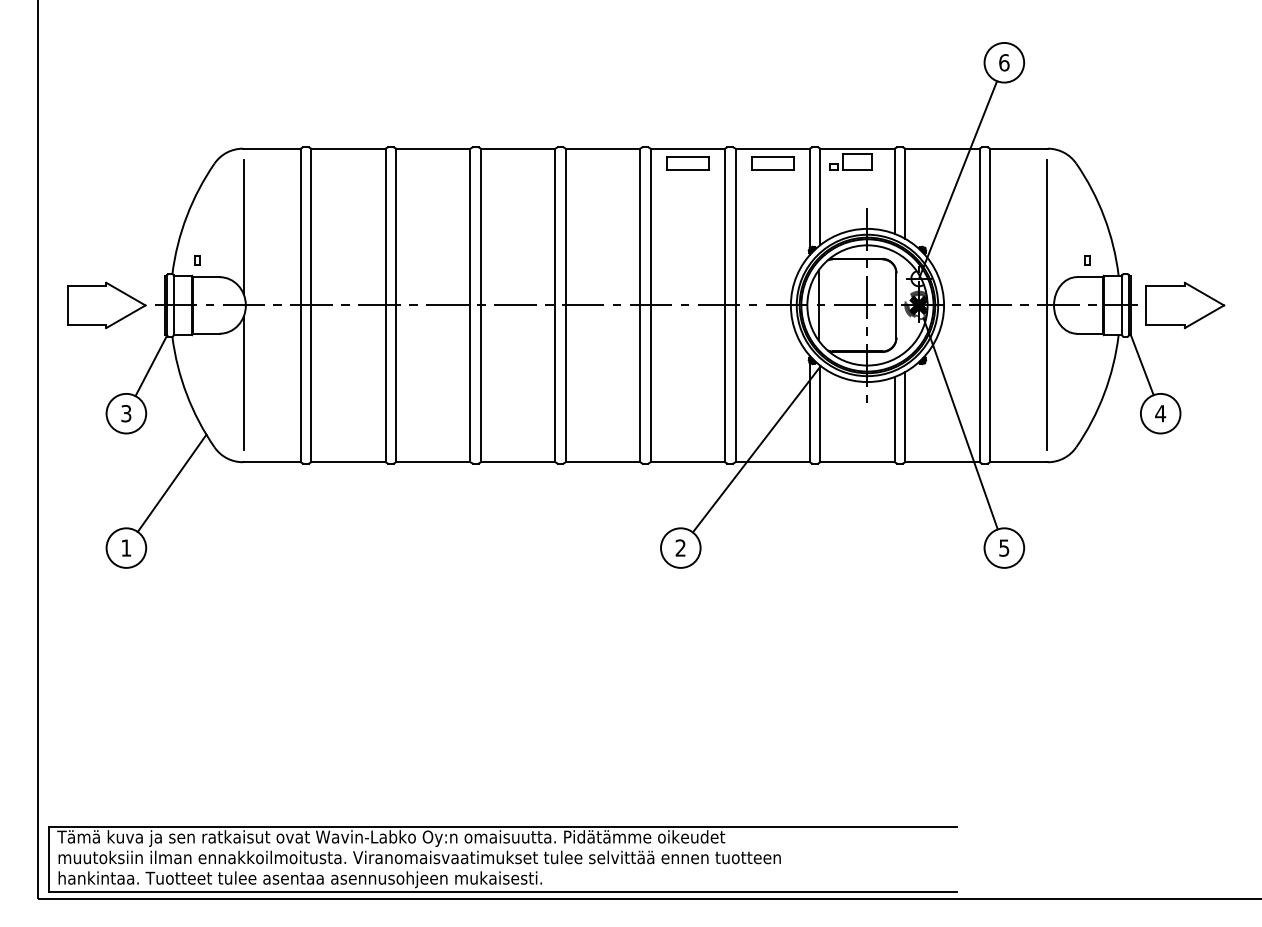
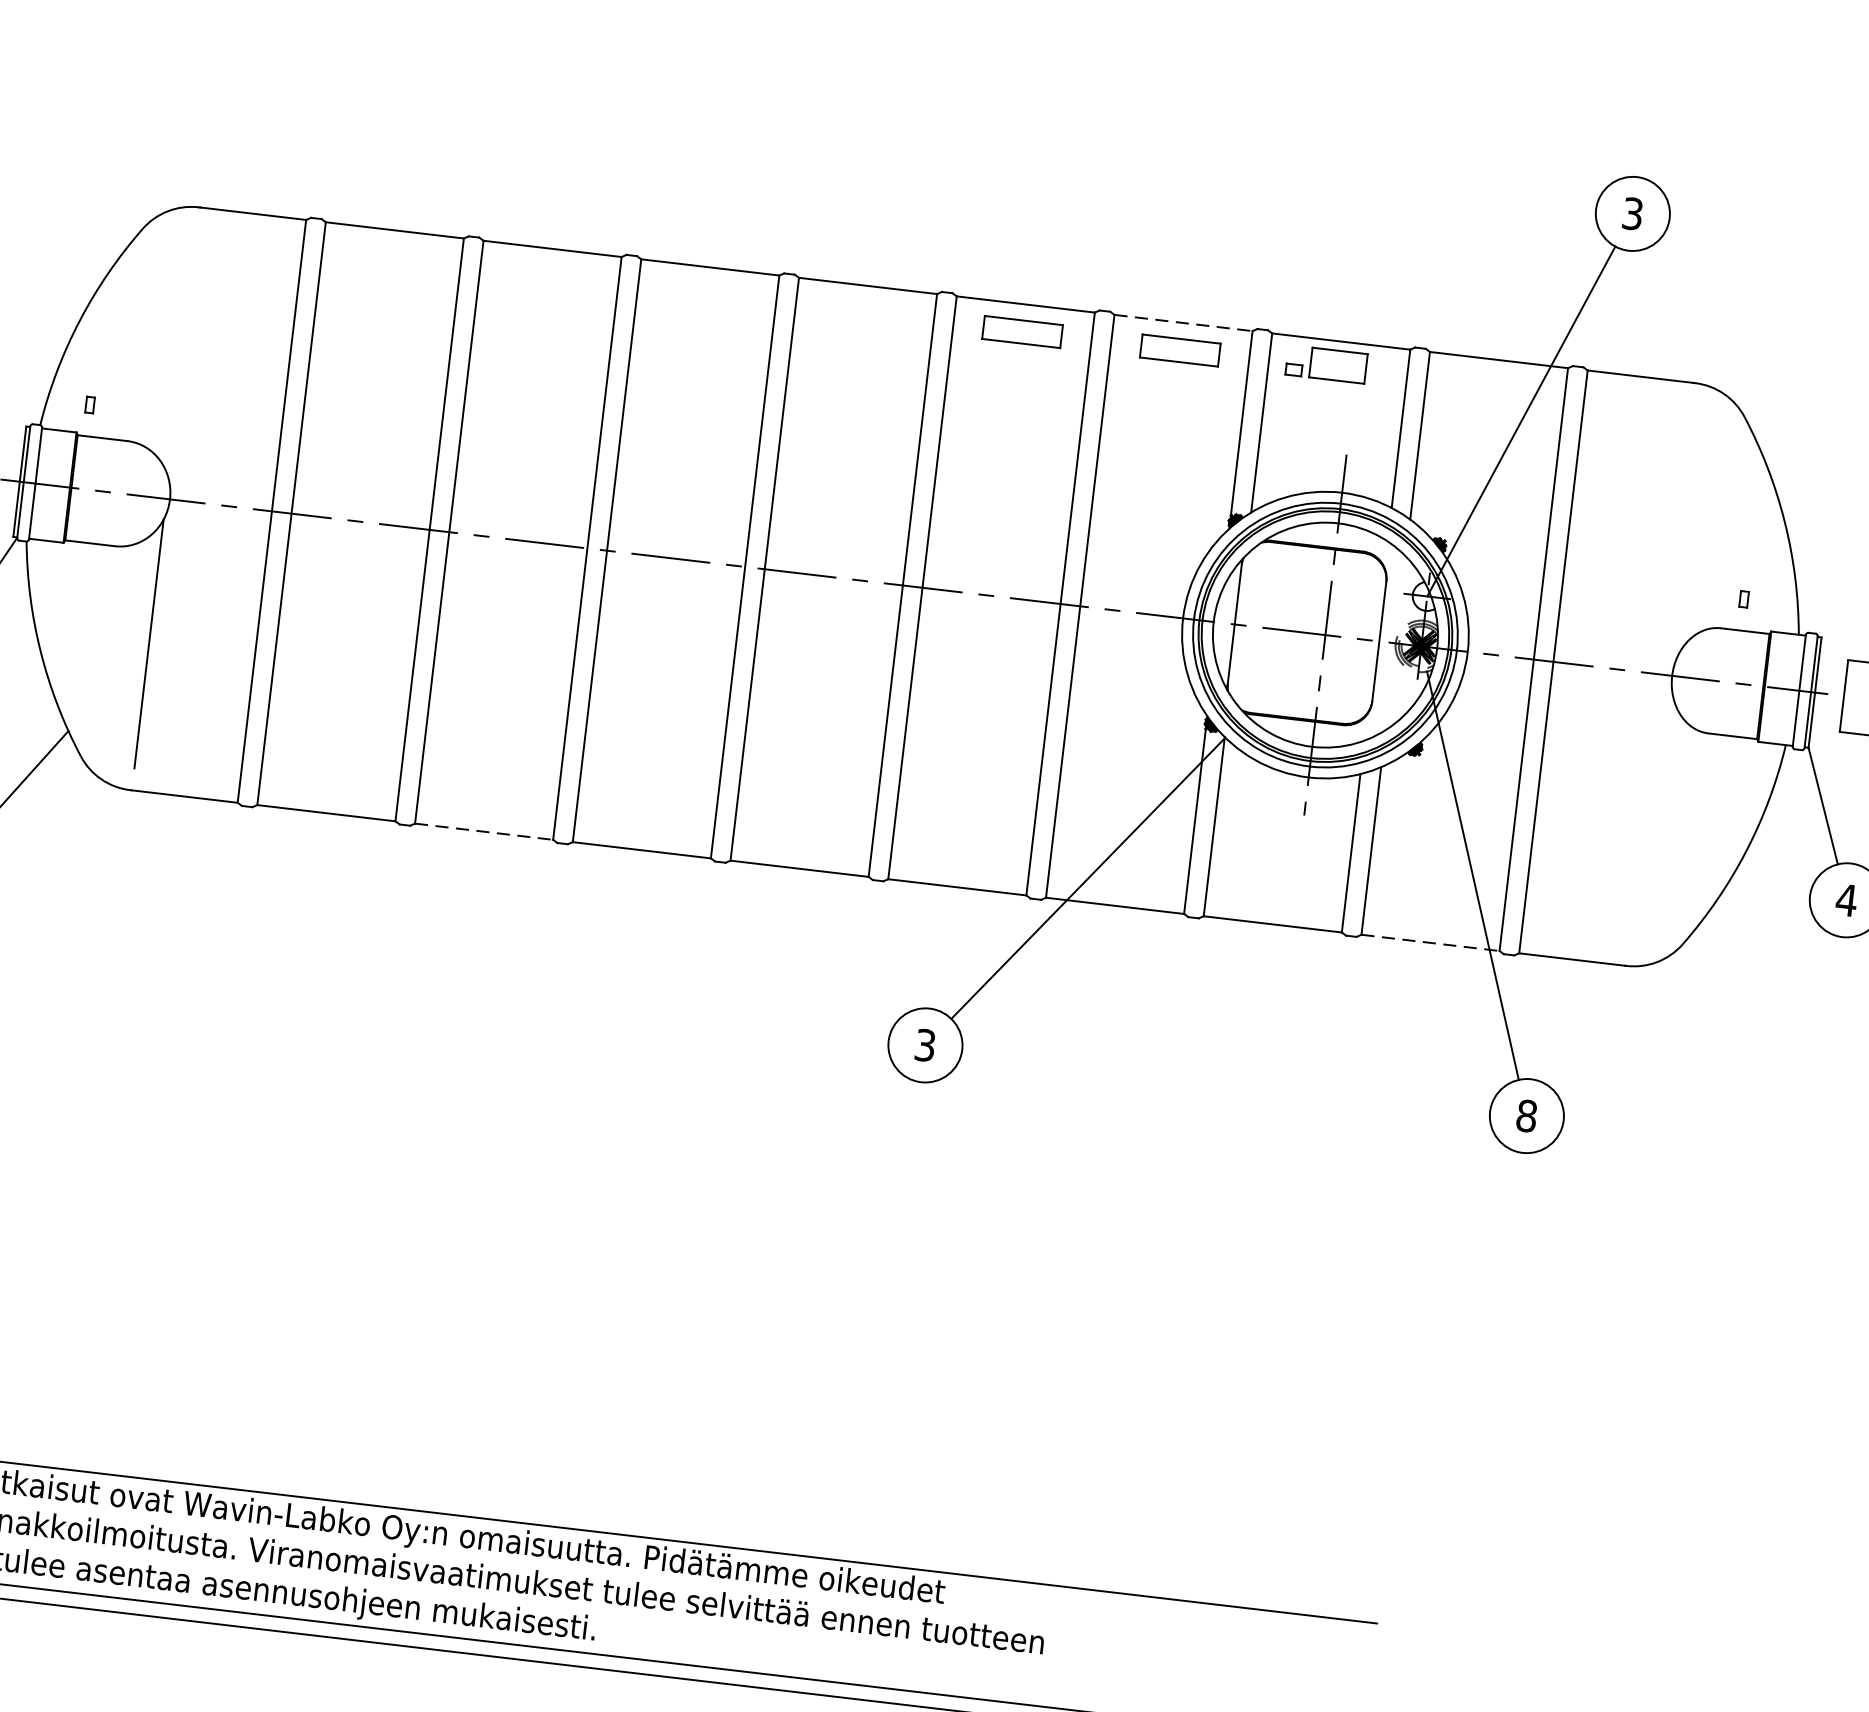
text: (1004, 62) -> (1633, 213), 6 -> 3
line: (773, 148) -> (1185, 322), solid -> dashed
line: (243, 227) -> (182, 353), removed
line: (1047, 305) -> (1660, 674), removed
line: (433, 462) -> (484, 832), solid -> dashed
line: (942, 462) -> (1430, 943), solid -> dashed
text: (680, 547) -> (925, 1044), 2 -> 3
text: (1004, 547) -> (1527, 1114), 5 -> 8

